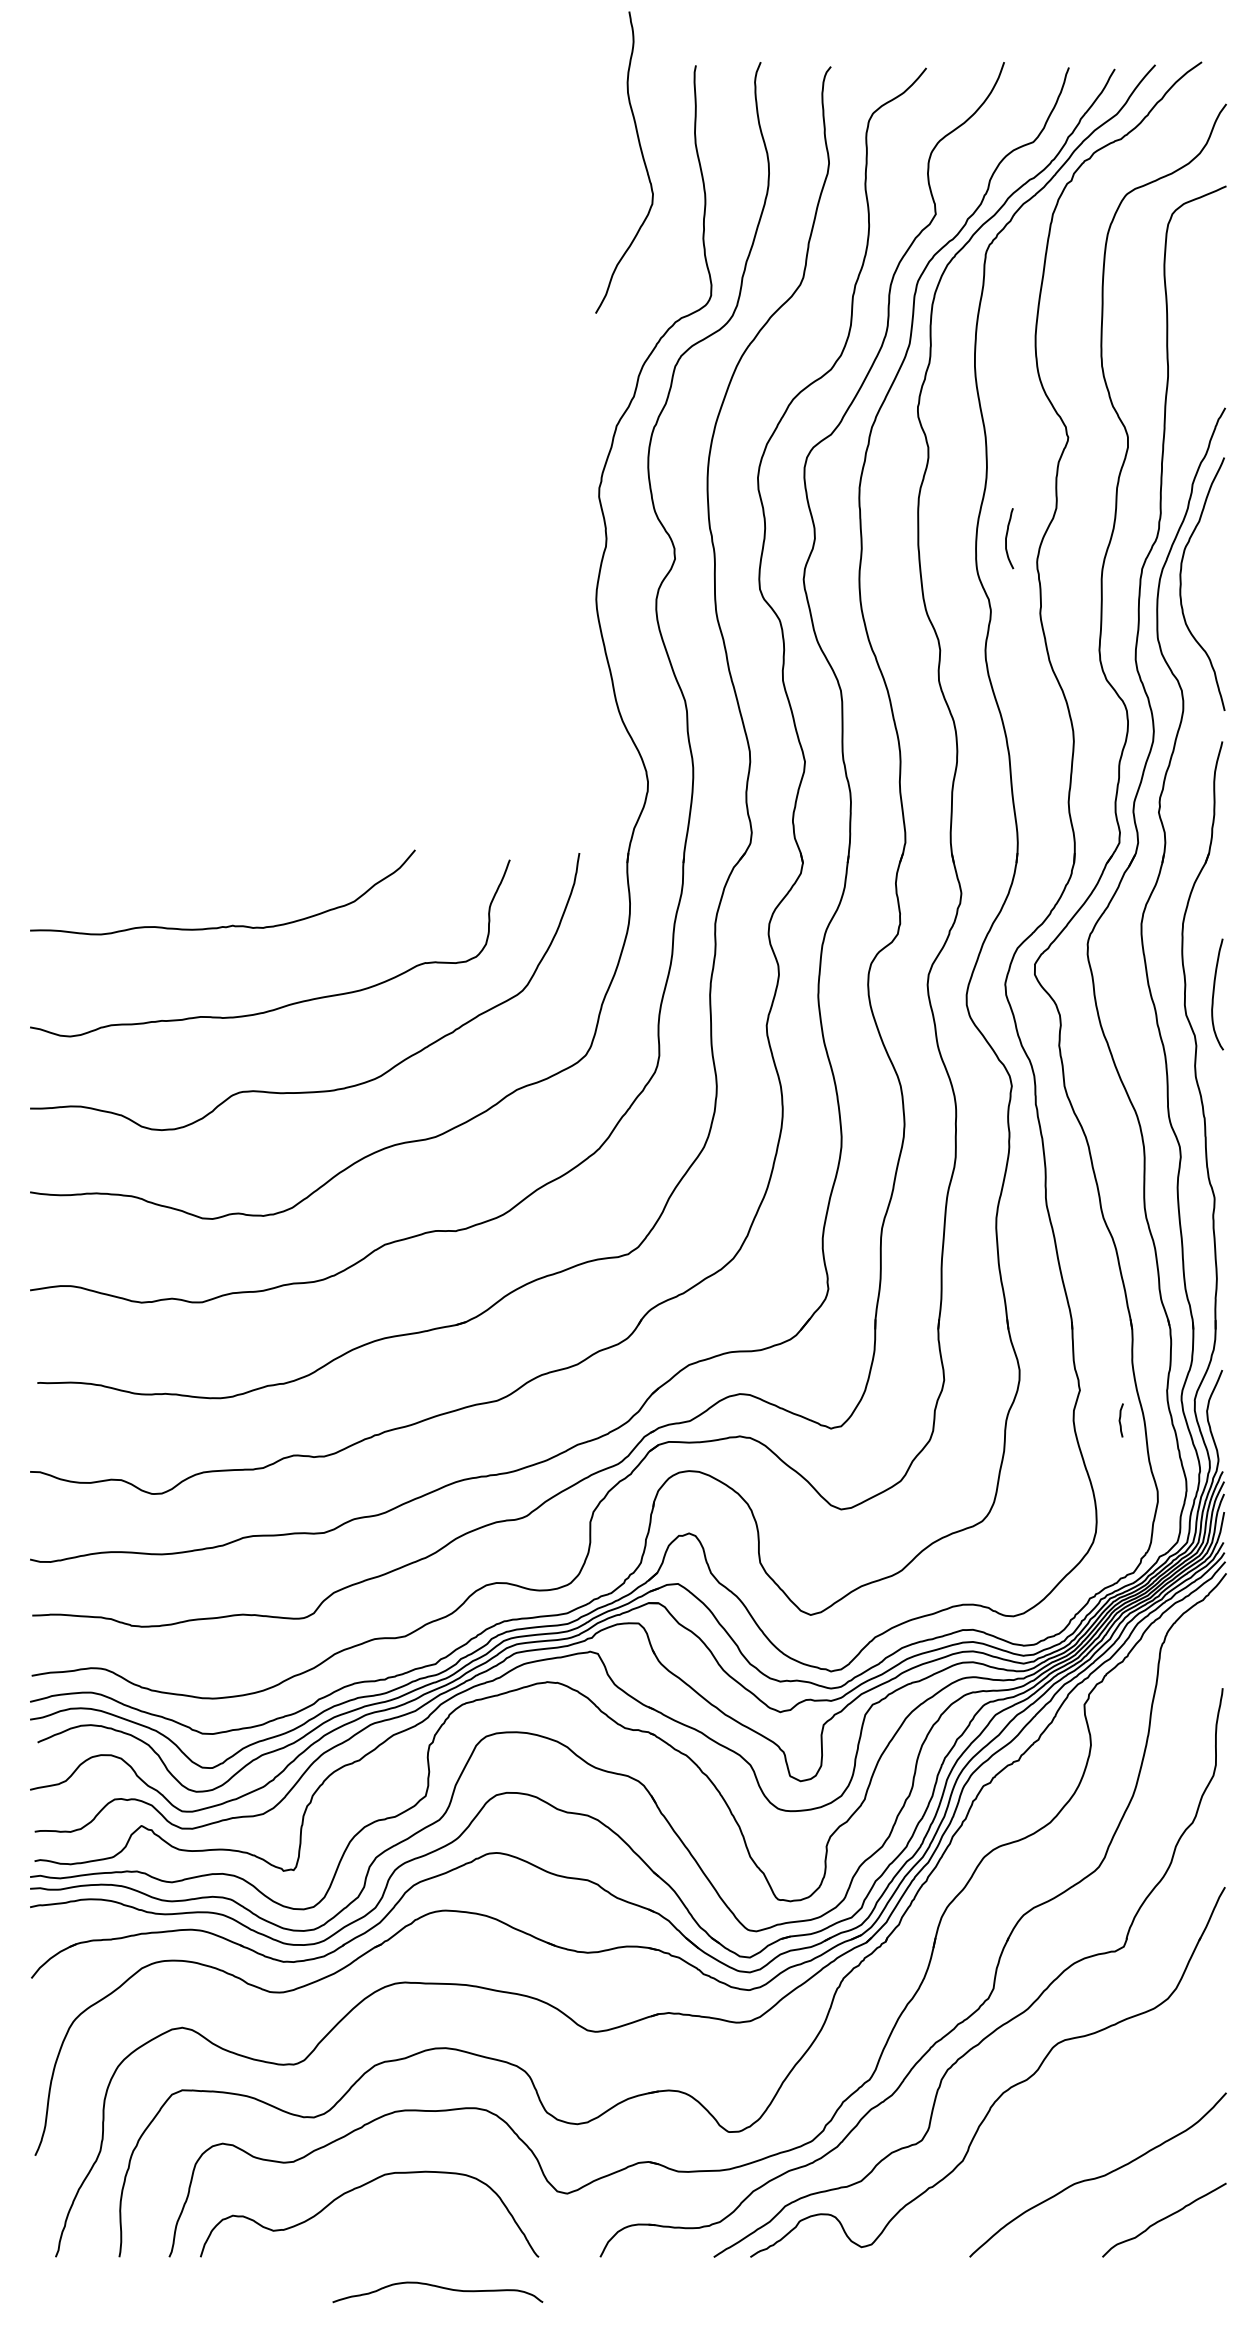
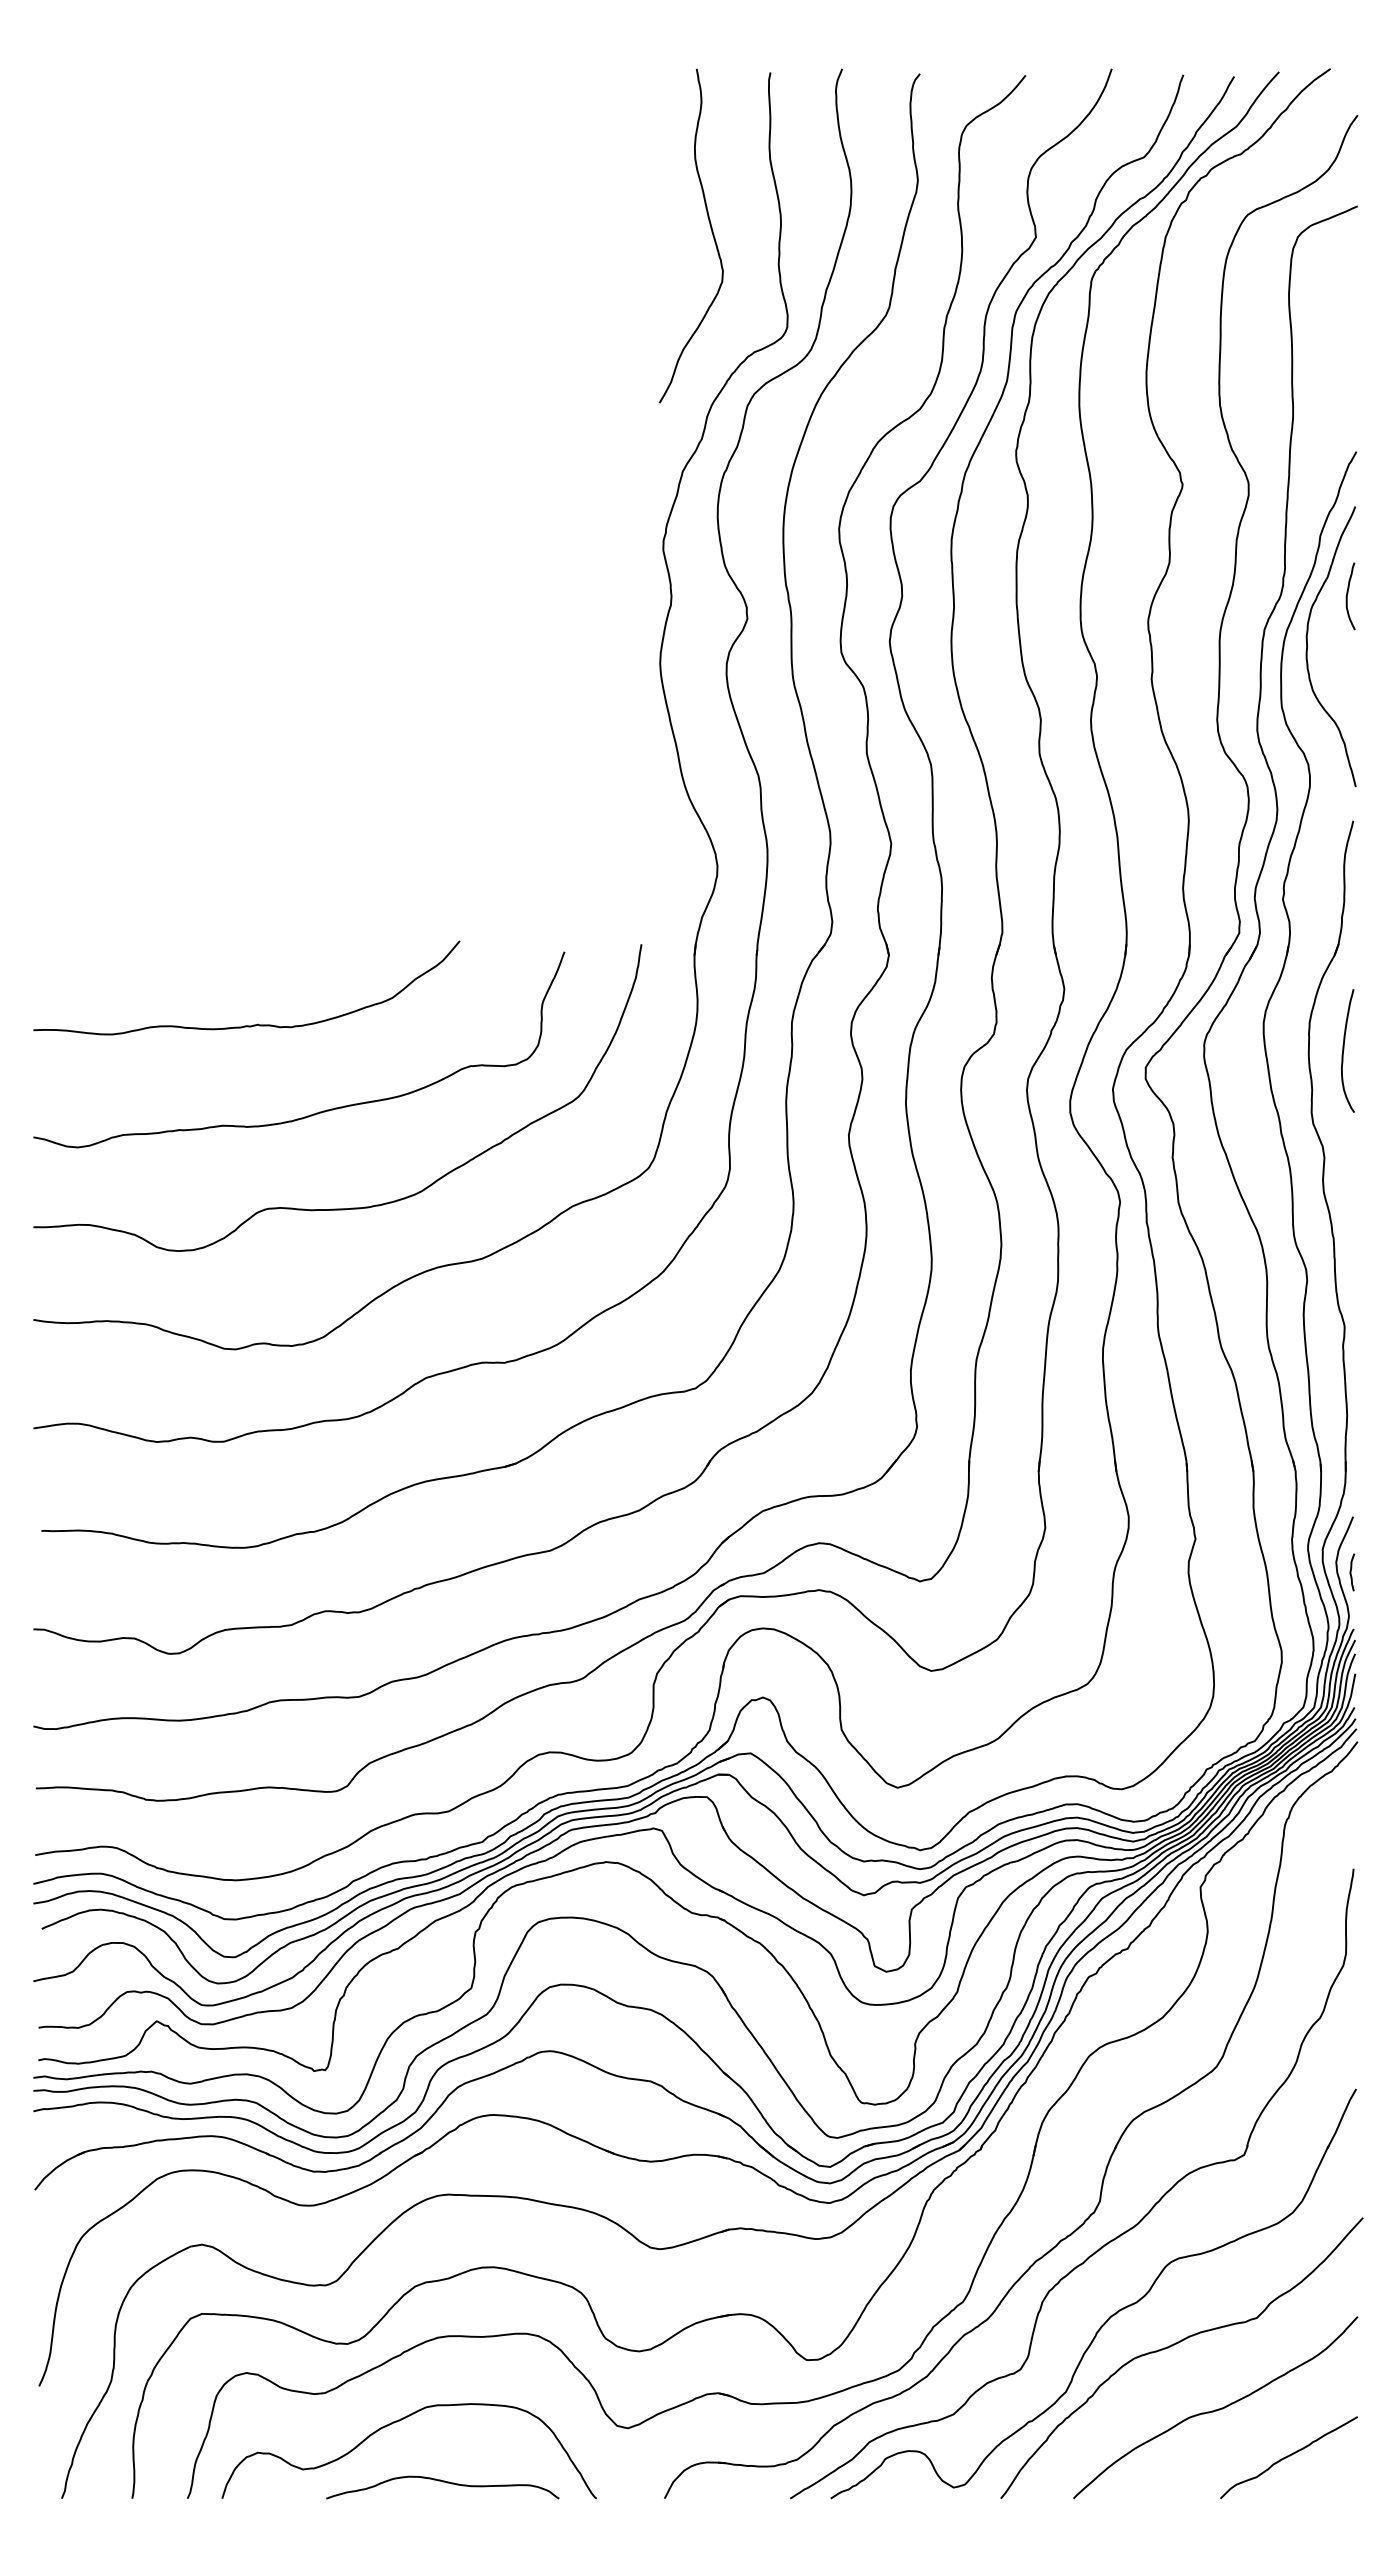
curve: (642, 159) -> (711, 232), moved
curve: (1006, 538) -> (1347, 596), moved
curve: (1214, 994) -> (1344, 1050), moved
curve: (1120, 1420) -> (1351, 1572), moved
curve: (1060, 2118) -> (1174, 2345), added
curve: (437, 2287) -> (442, 2482), moved

